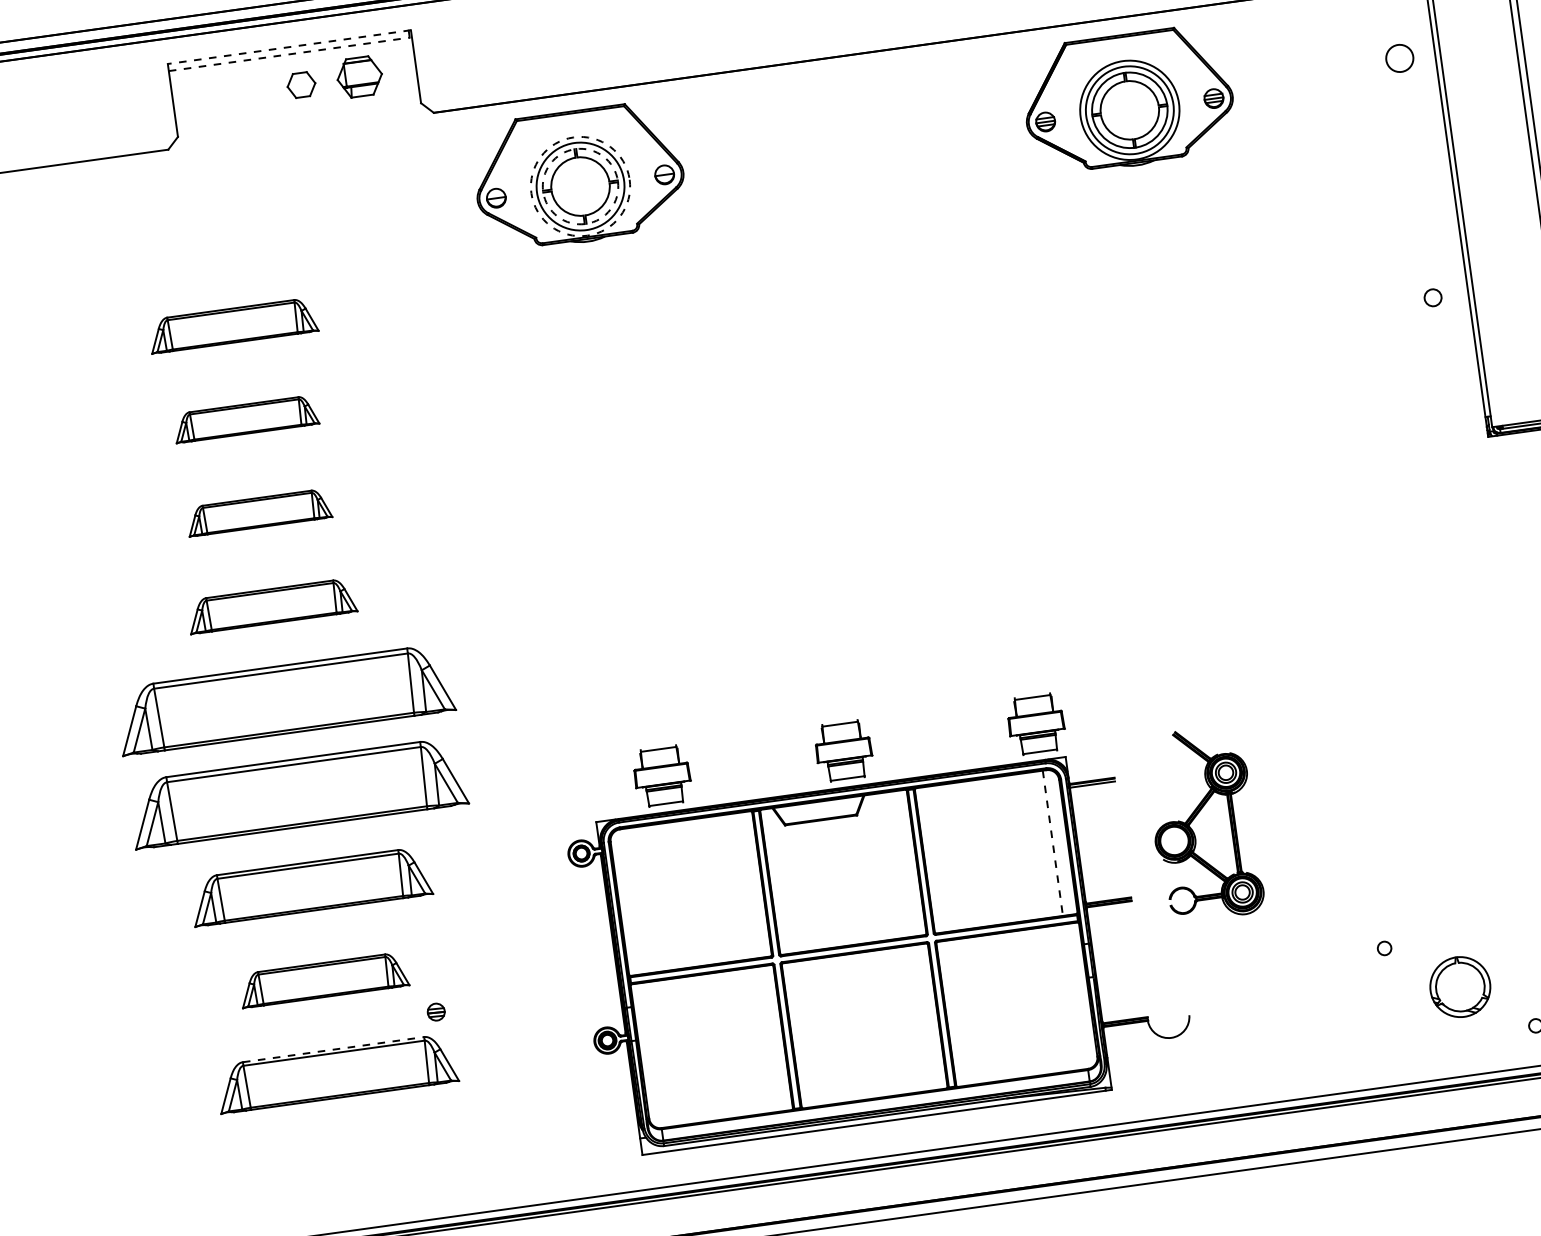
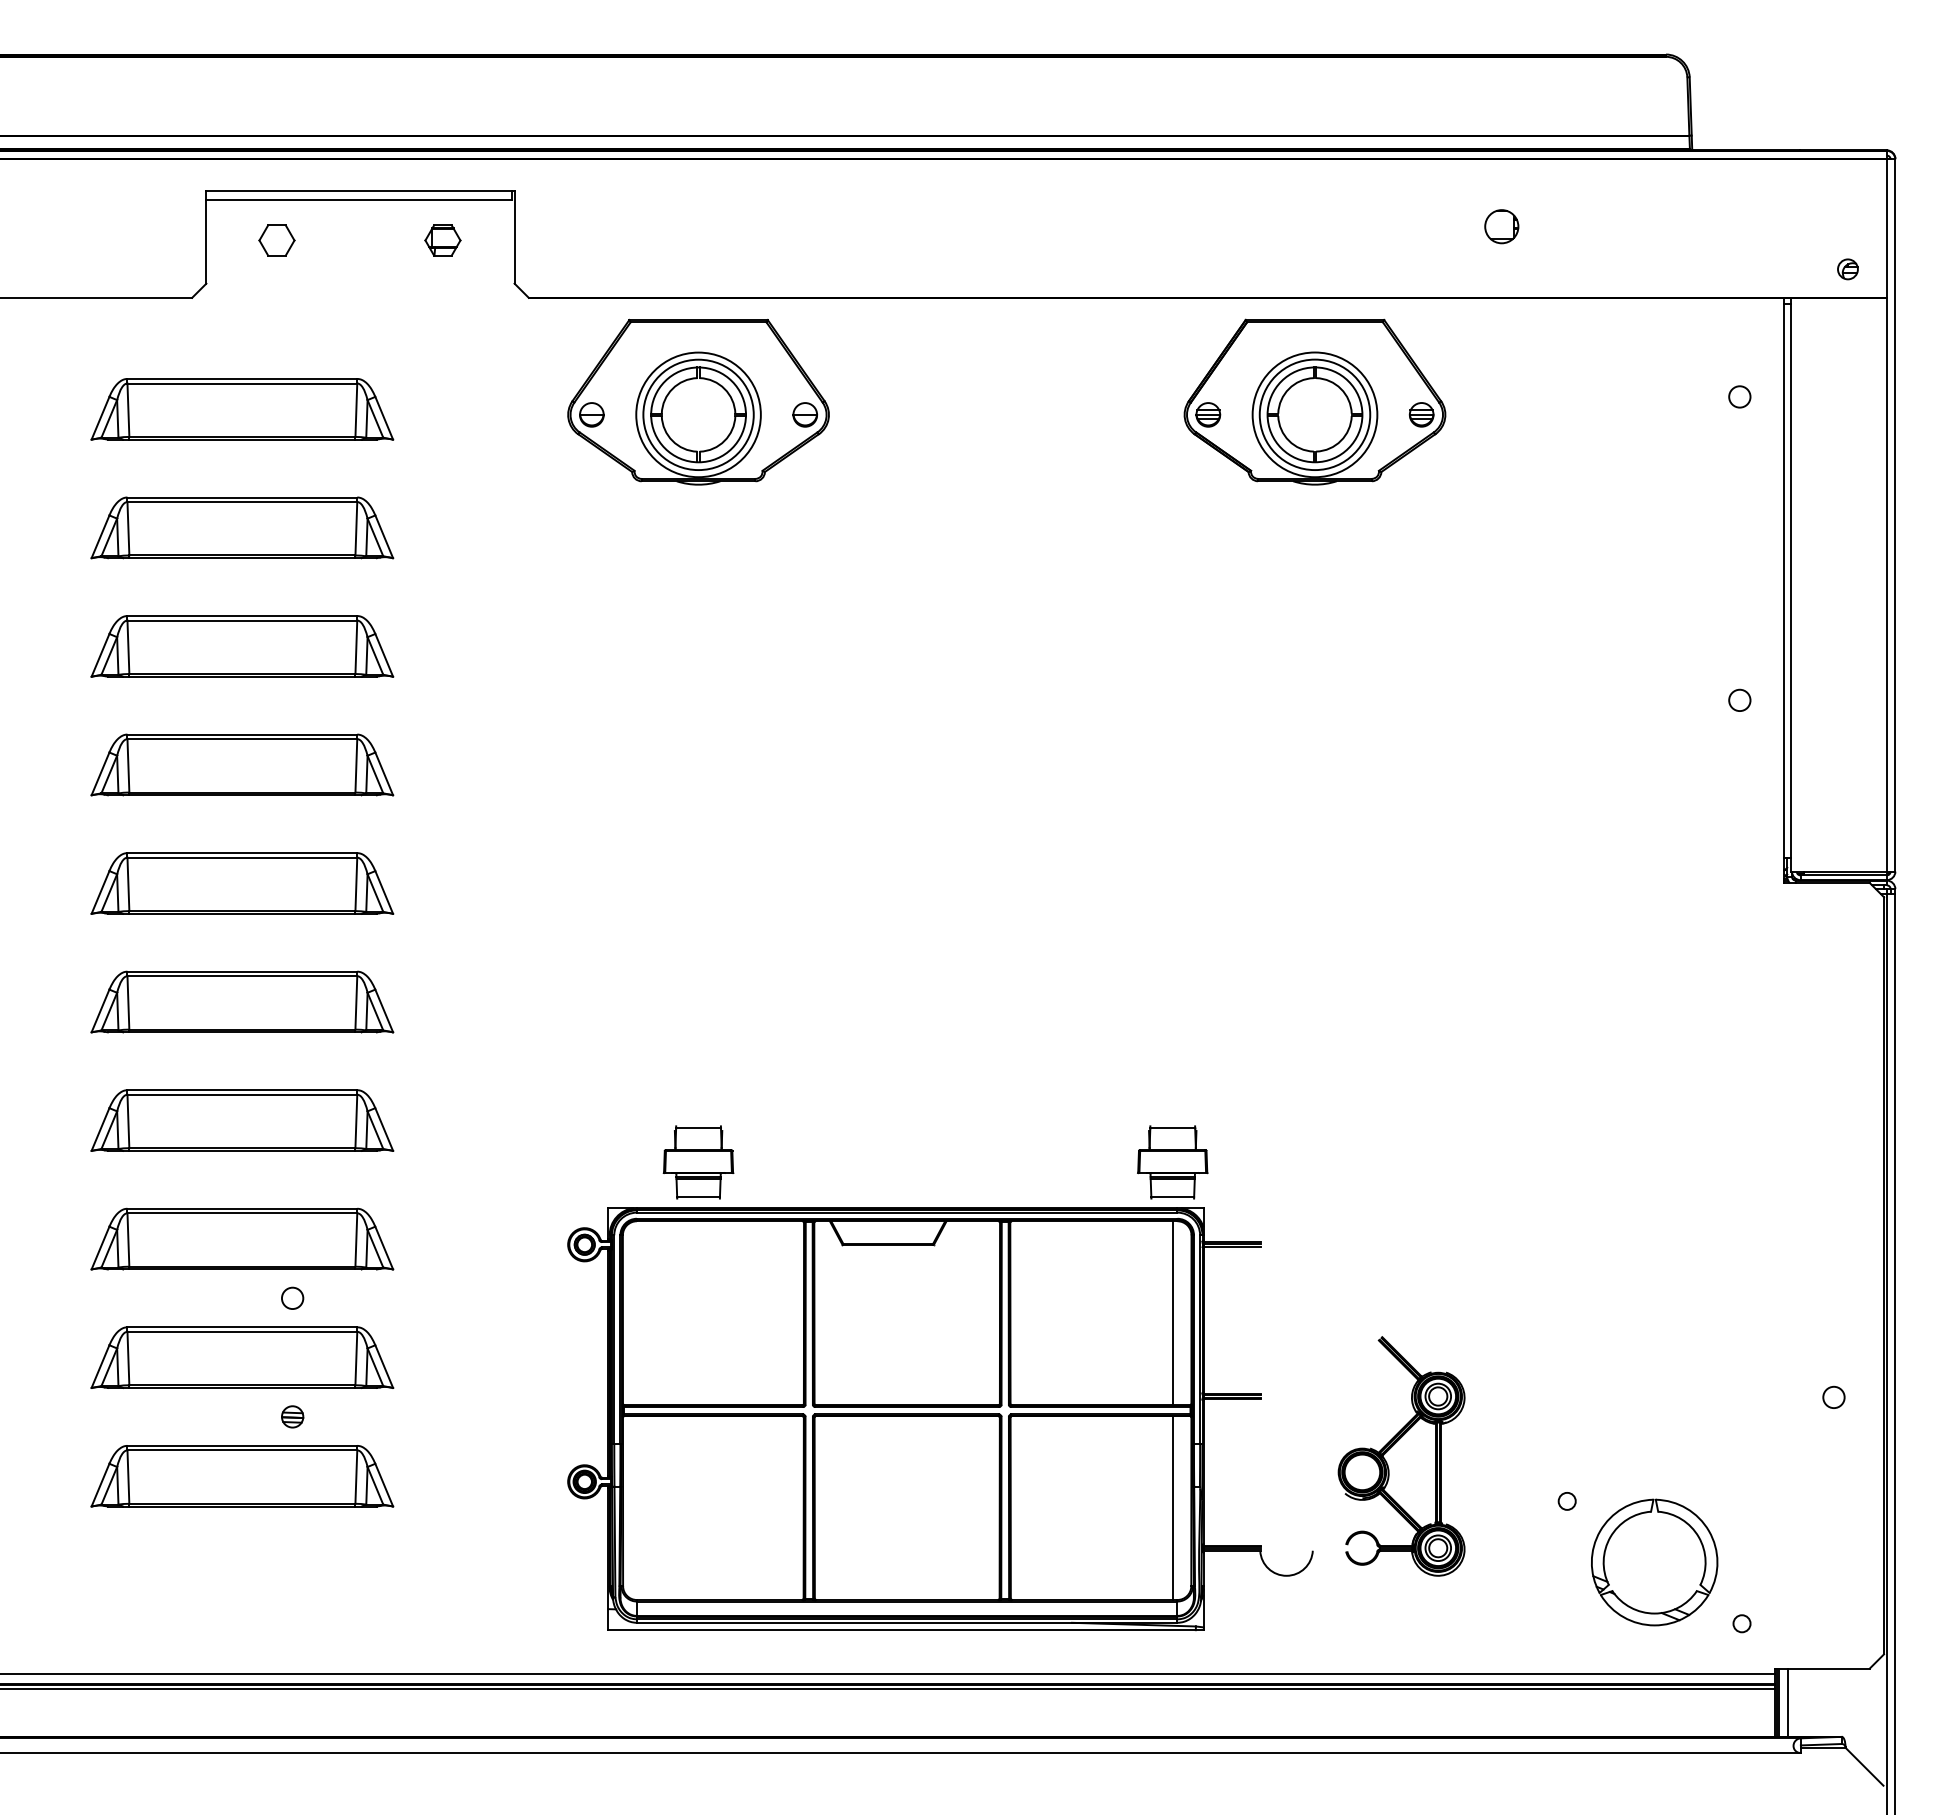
line: (288, 47) -> (359, 191), dashed -> solid
line: (289, 54) -> (359, 200), dashed -> solid
circle: (1399, 58) -> (1739, 396), size x0.62
part: (359, 77) -> (442, 240), size x0.62
part: (301, 85) -> (276, 240), moved
part: (1127, 99) -> (1314, 401), moved
circle: (580, 186) -> (698, 414), dashed -> solid
circle: (580, 186) -> (698, 414), dashed -> solid
part: (220, 232) -> (242, 409), added
part: (233, 325) -> (242, 527), size x1.43
part: (246, 419) -> (242, 646), size x1.67
part: (259, 512) -> (242, 764), size x1.67
part: (272, 606) -> (242, 883), size x1.43
part: (285, 699) -> (242, 1001), size x0.71
part: (843, 751) -> (928, 1162), removed
part: (298, 793) -> (242, 1120), size x0.71
part: (1203, 824) -> (1401, 1456), moved
line: (1052, 843) -> (1172, 1313), dashed -> solid
circle: (356, 927) -> (292, 1297), added
part: (323, 979) -> (242, 1357), size x1.43
part: (1460, 987) -> (1654, 1562), size x1.67
line: (1074, 997) -> (1172, 1508), added
part: (436, 1011) -> (292, 1416), moved
line: (333, 1049) -> (242, 1445), dashed -> solid

